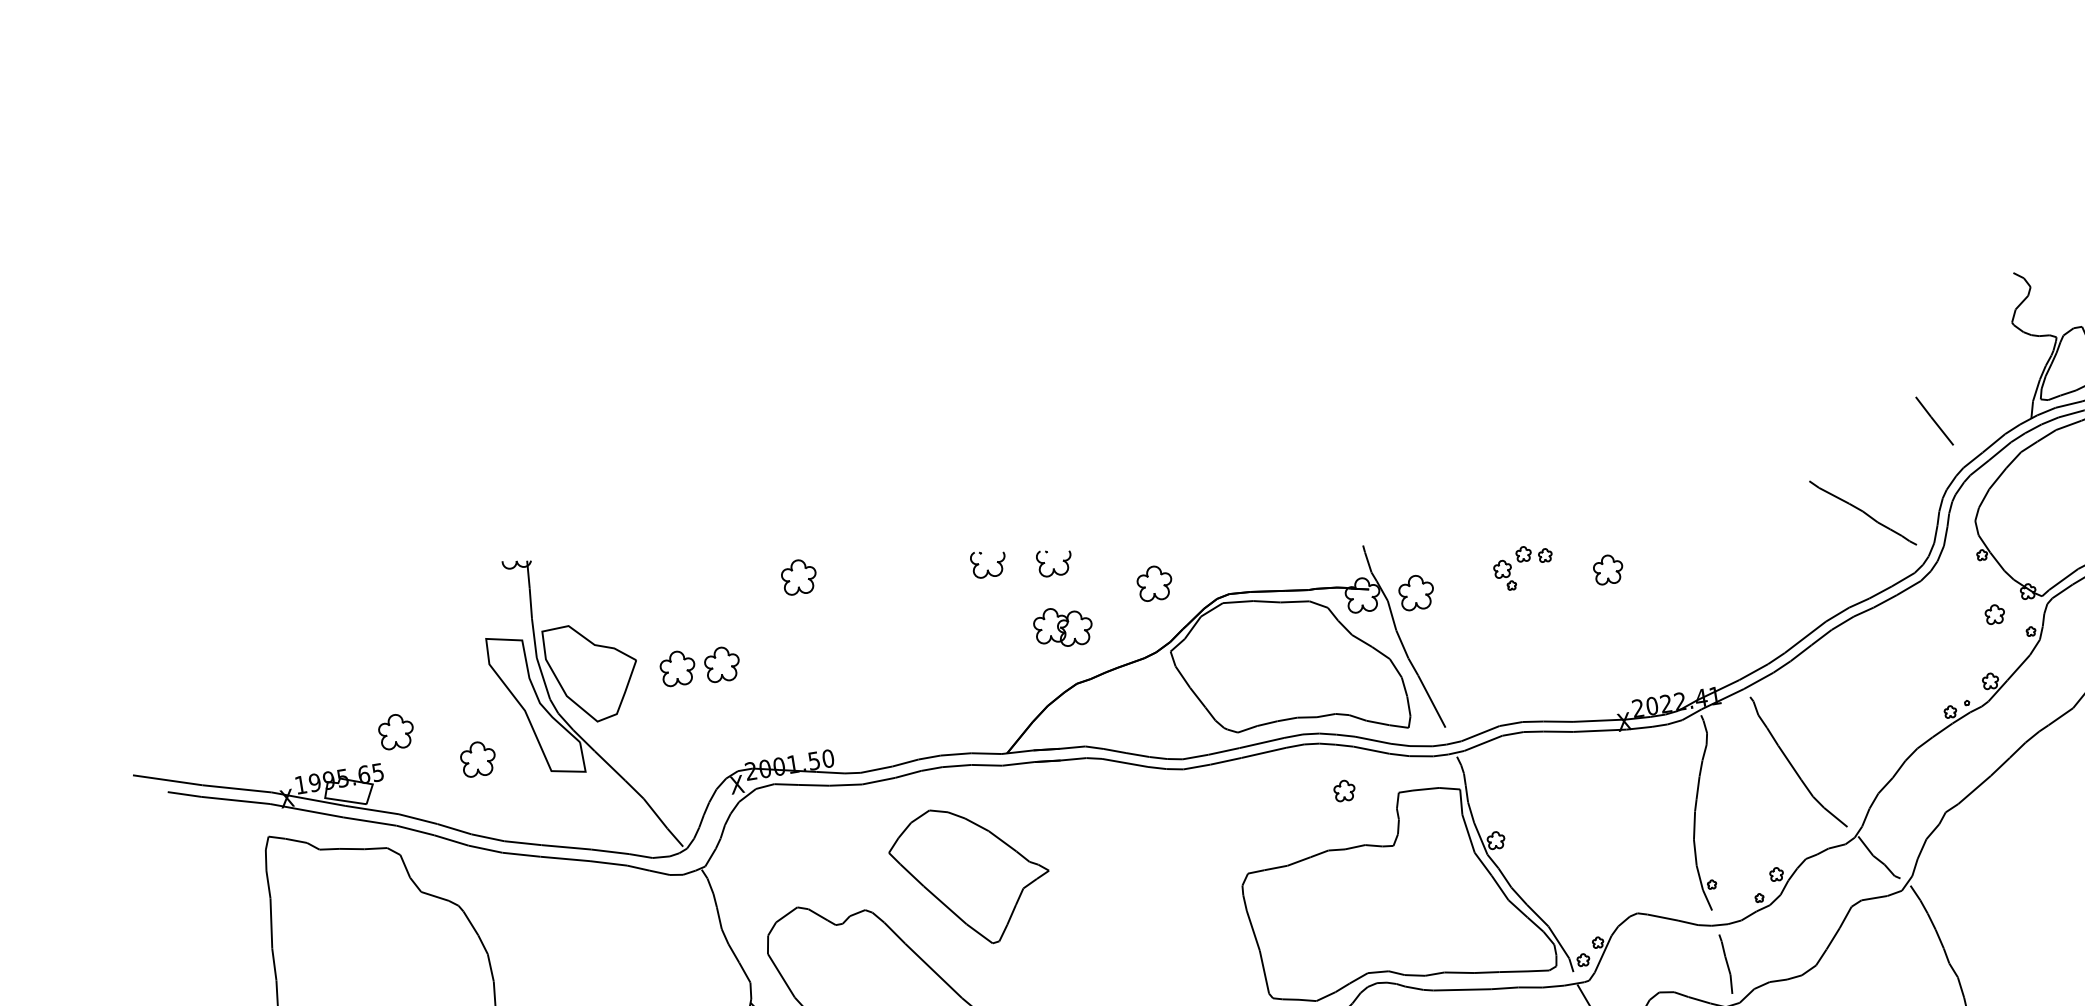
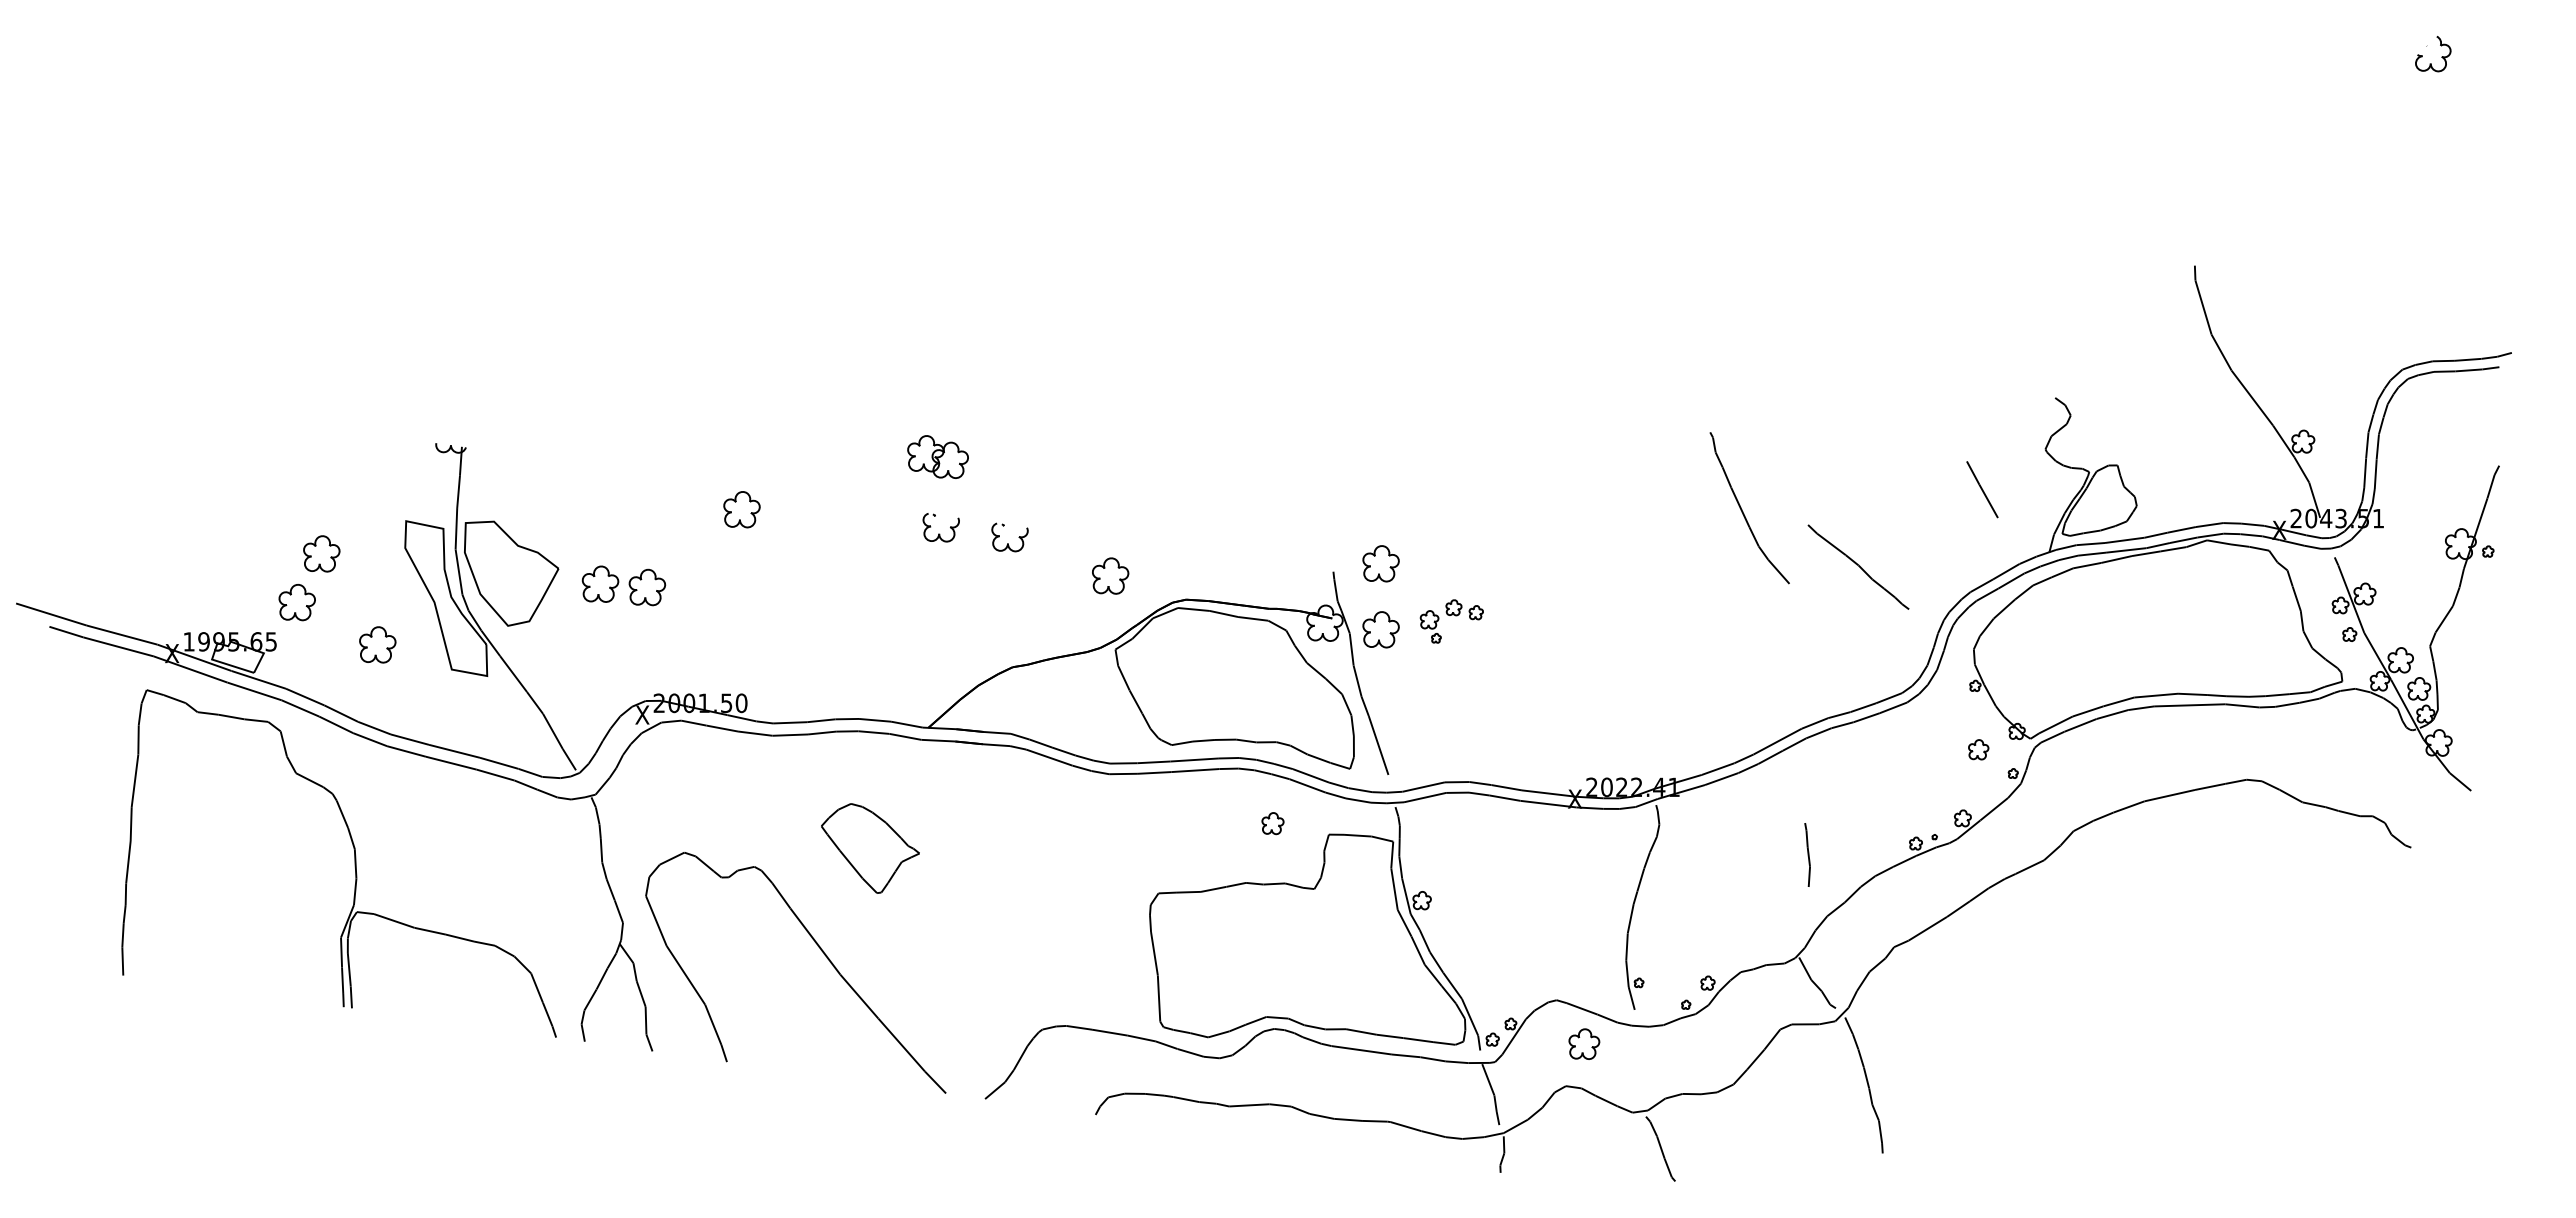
line: (1934, 420) -> (1982, 489), moved
curve: (1862, 512) -> (1858, 566), moved
part: (1405, 530) -> (1380, 563), added
part: (1523, 567) -> (1451, 621), moved
part: (1608, 569) -> (1584, 1043), moved
part: (1062, 626) -> (937, 456), moved
part: (411, 682) -> (321, 553), added
curve: (1793, 766) -> (1743, 511), moved
part: (971, 875) -> (870, 848), size x0.6
line: (1726, 963) -> (1807, 854), moved

